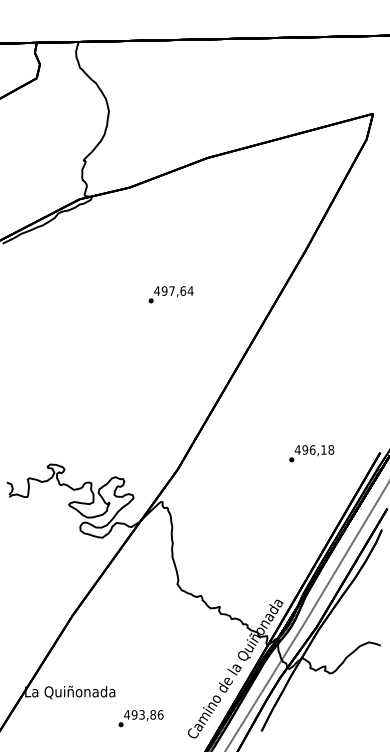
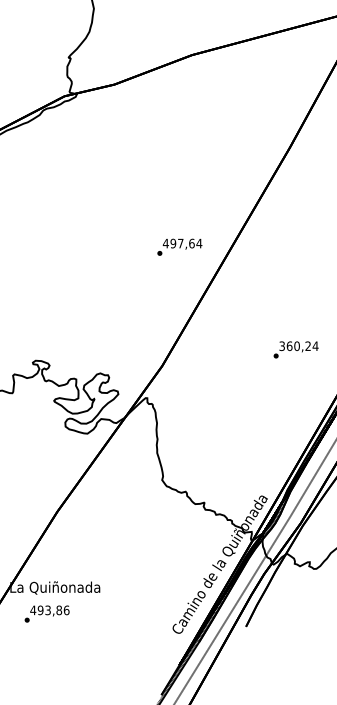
text: (170, 294) -> (179, 247), moved
text: (313, 449) -> (297, 345), 496,18 -> 360,24
text: (140, 718) -> (46, 613), moved

